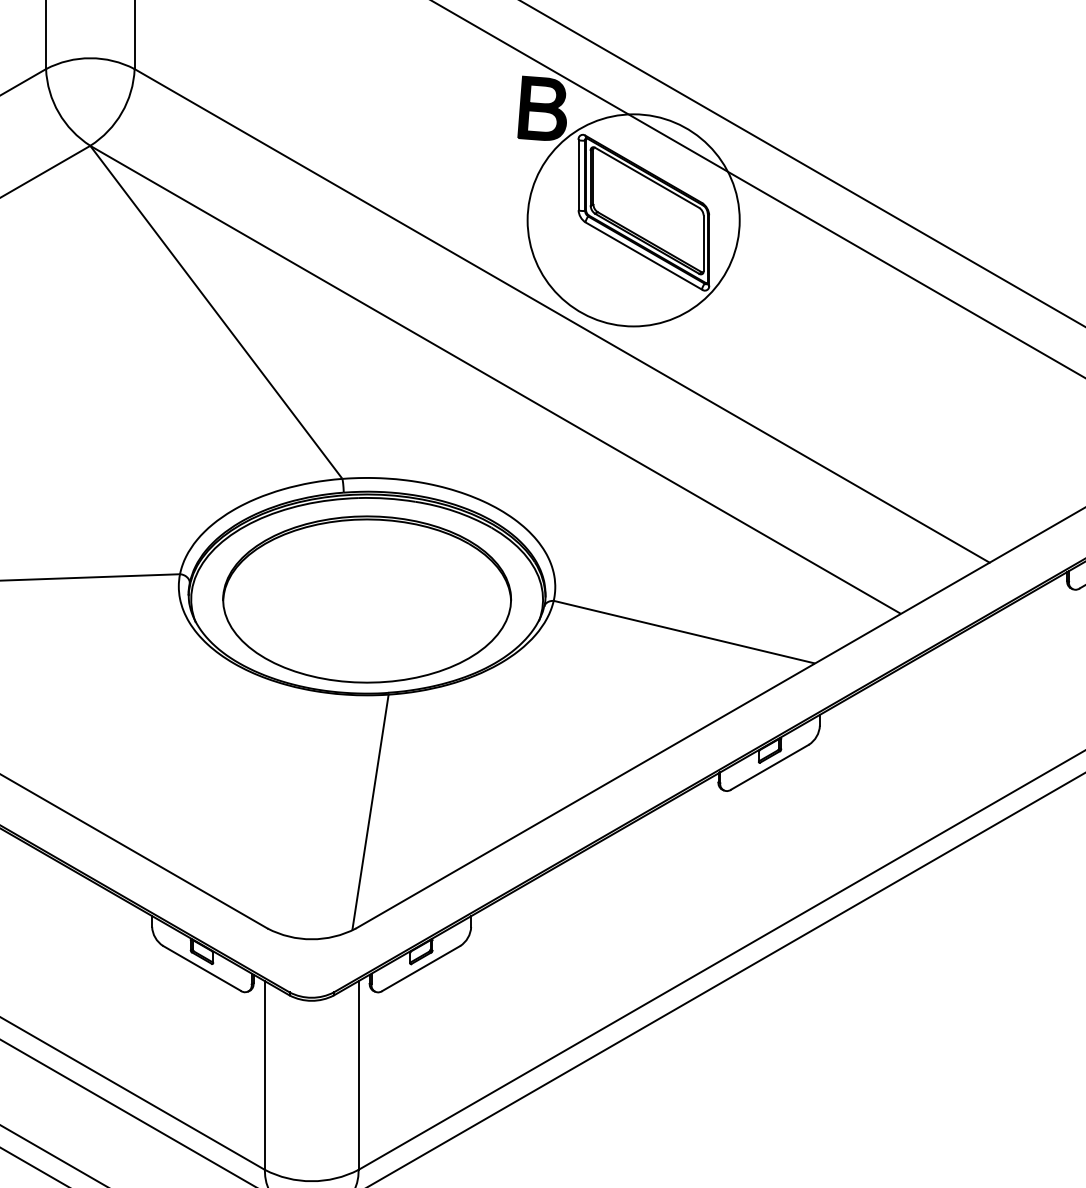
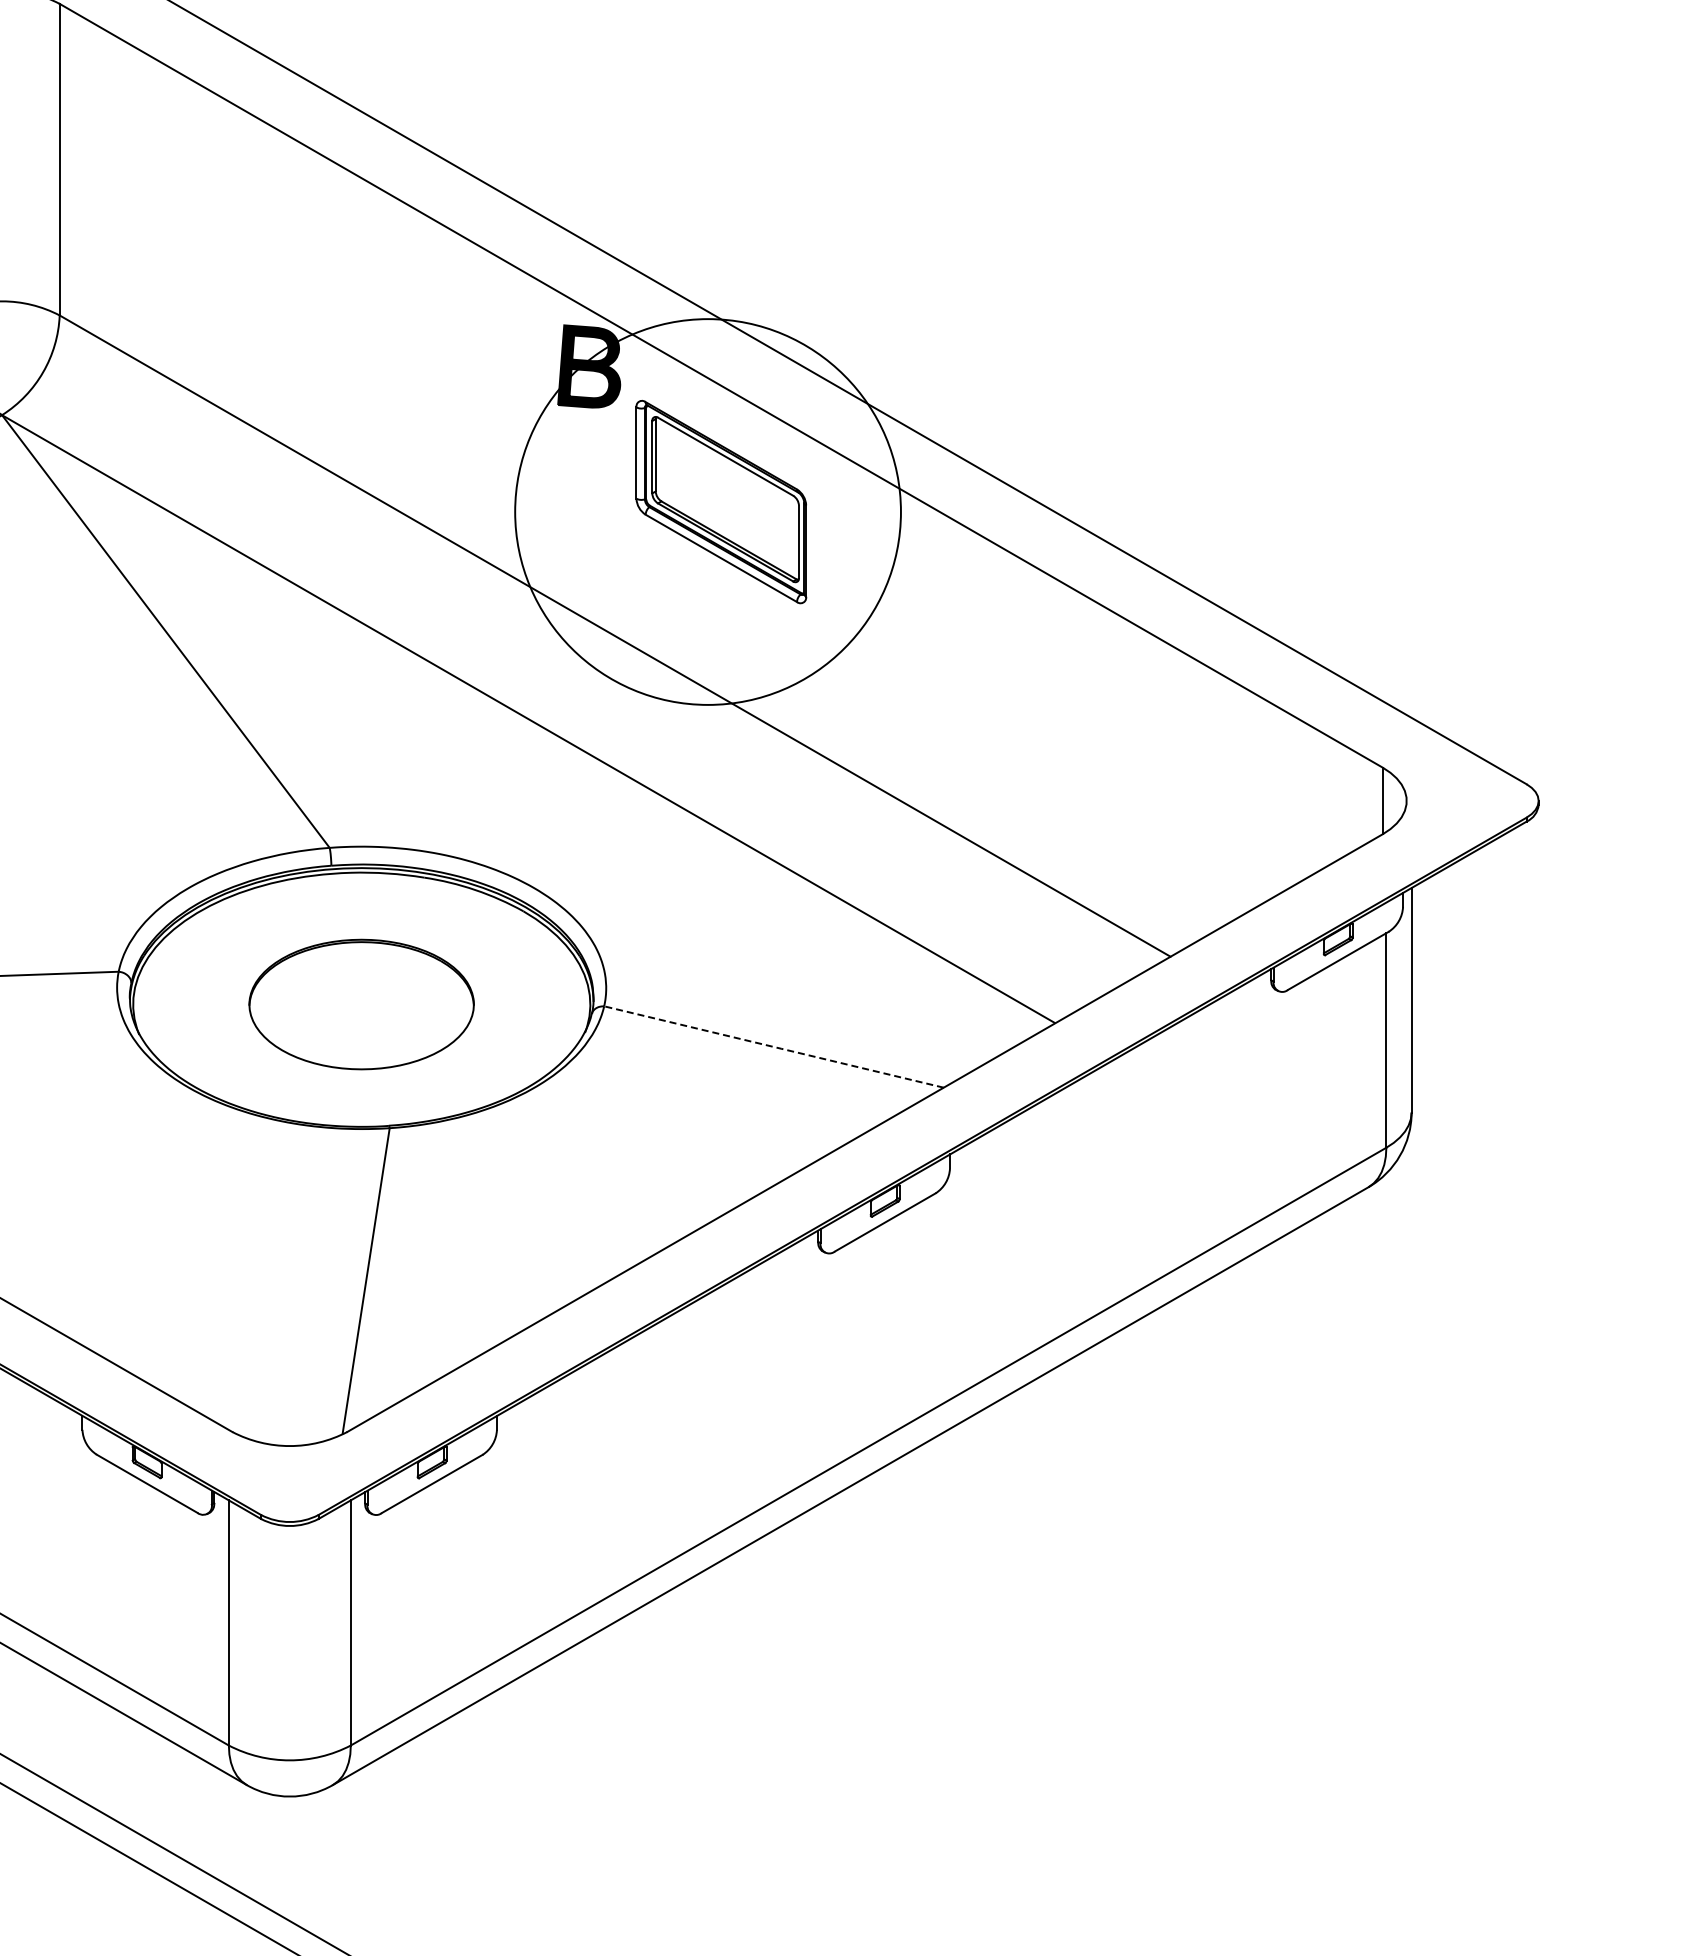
circle: (633, 219) -> (707, 511), size x1.4
part: (366, 599) -> (361, 1004), size x0.6
line: (684, 632) -> (774, 1047), solid -> dashed

